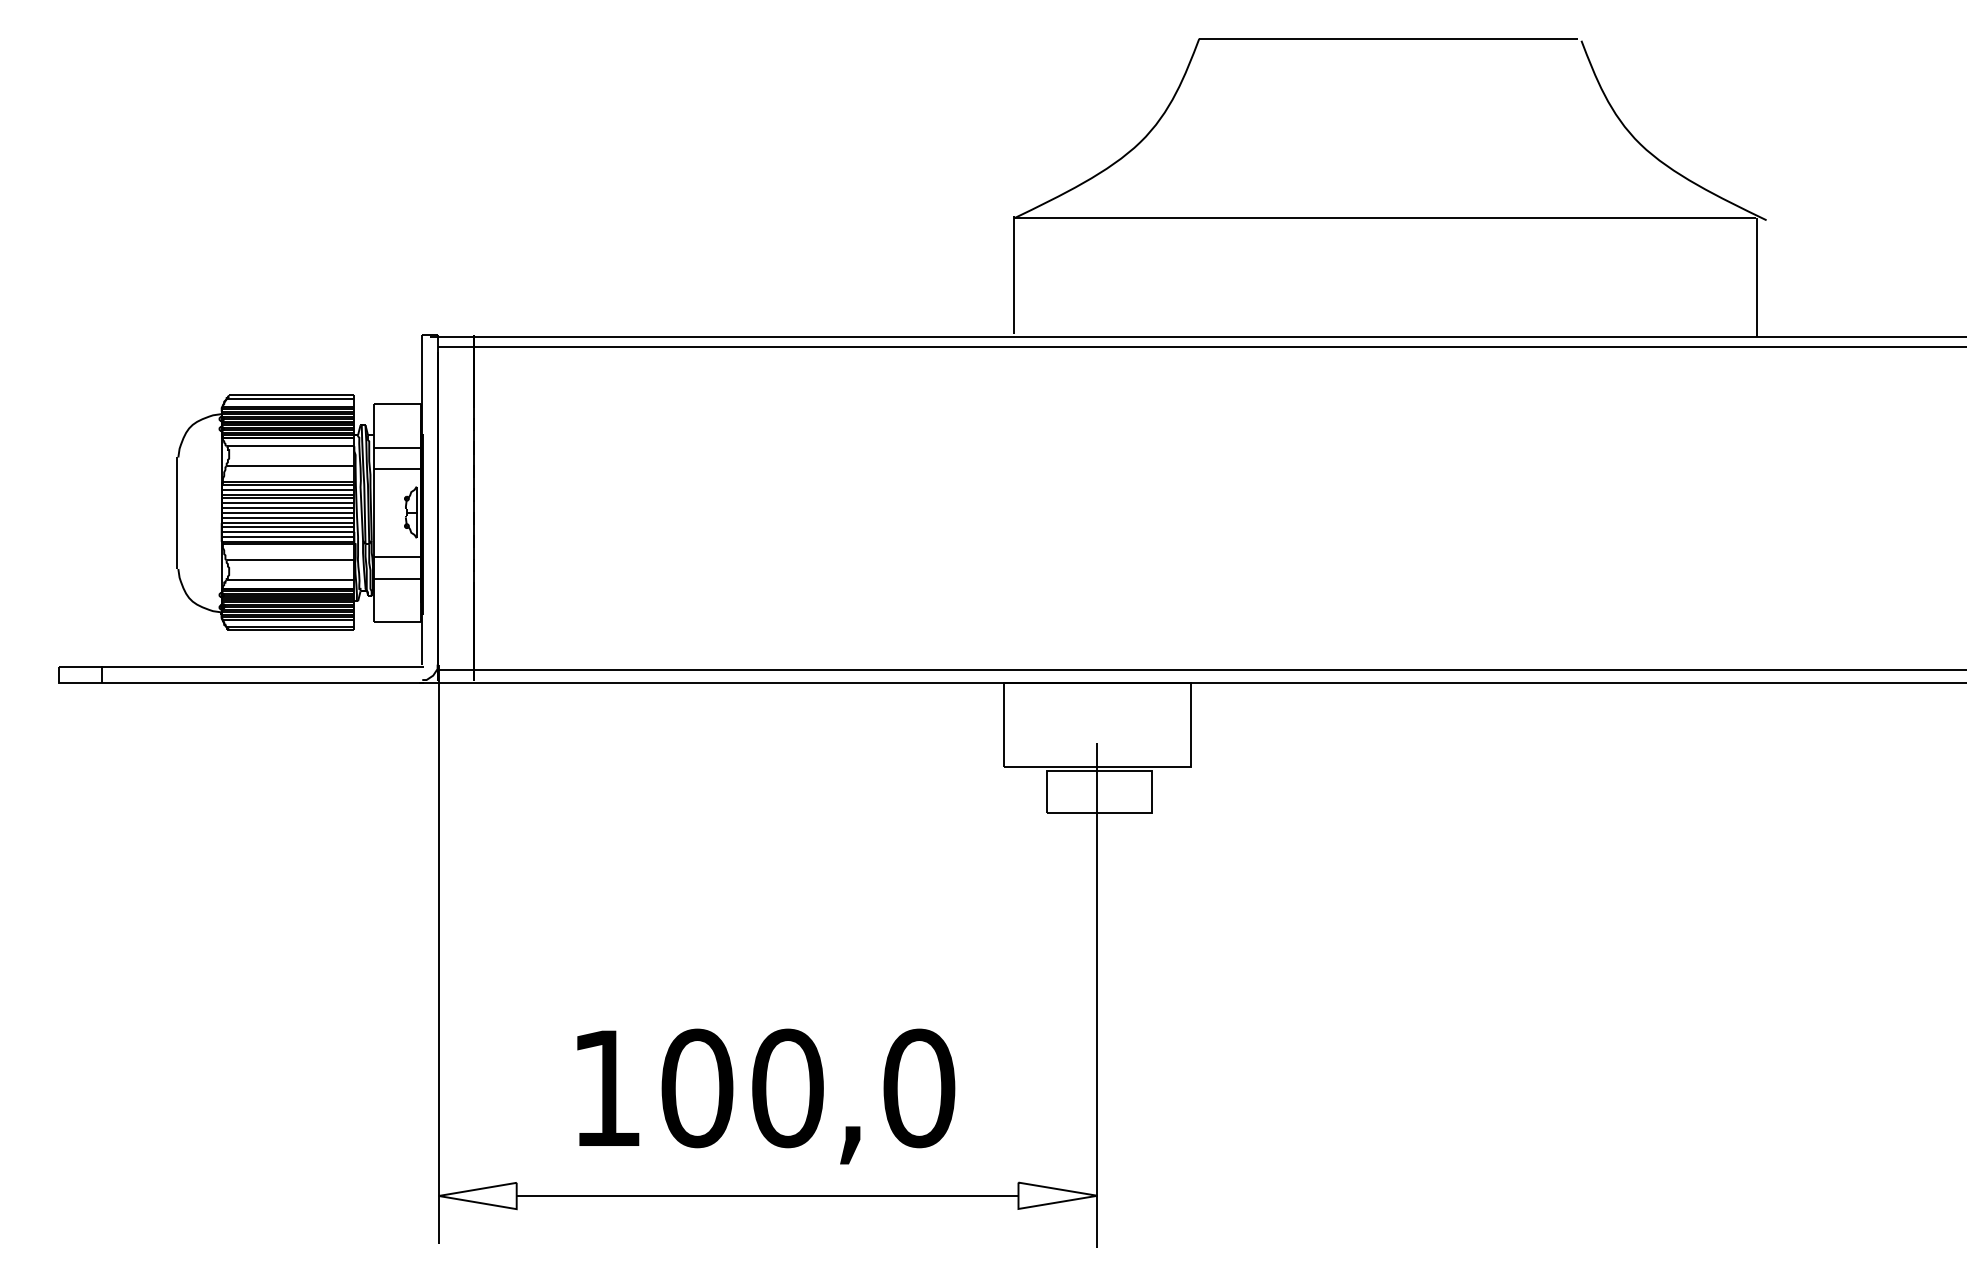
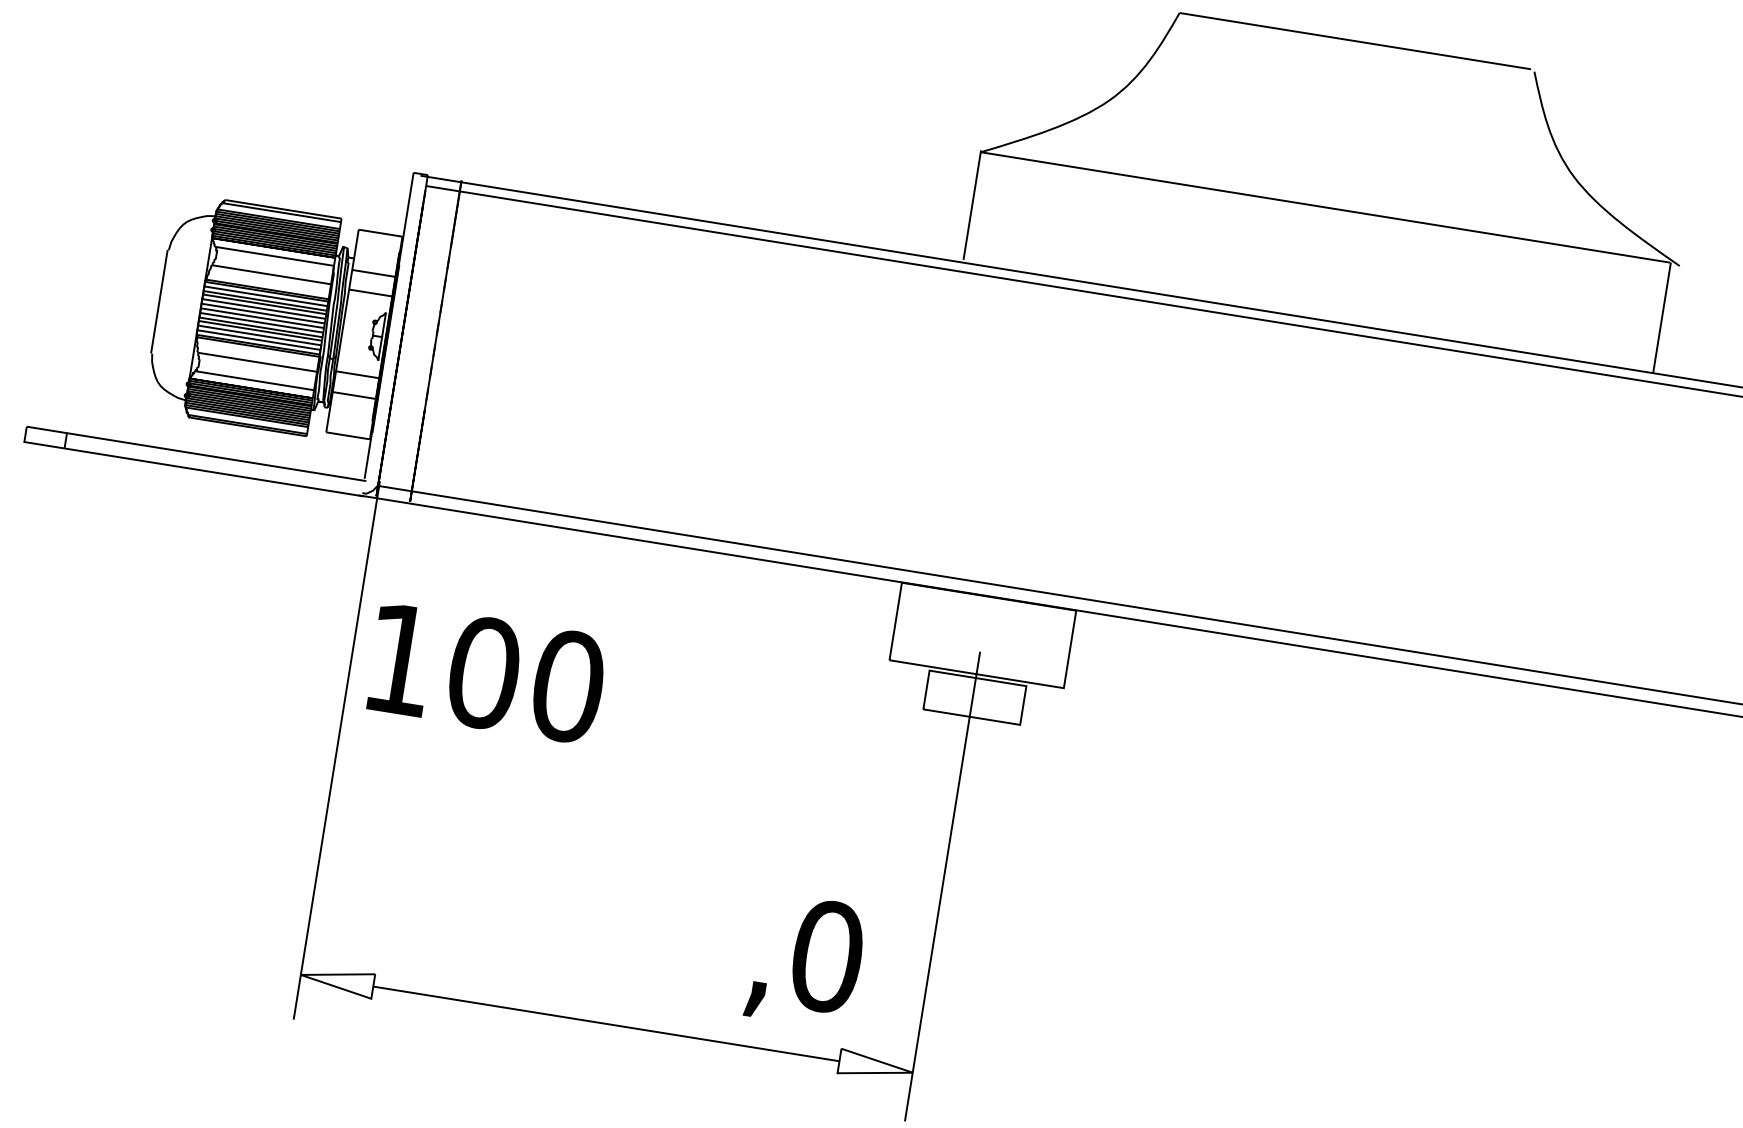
text: (700, 1088) -> (487, 673), moved
text: (897, 1096) -> (805, 961), moved

